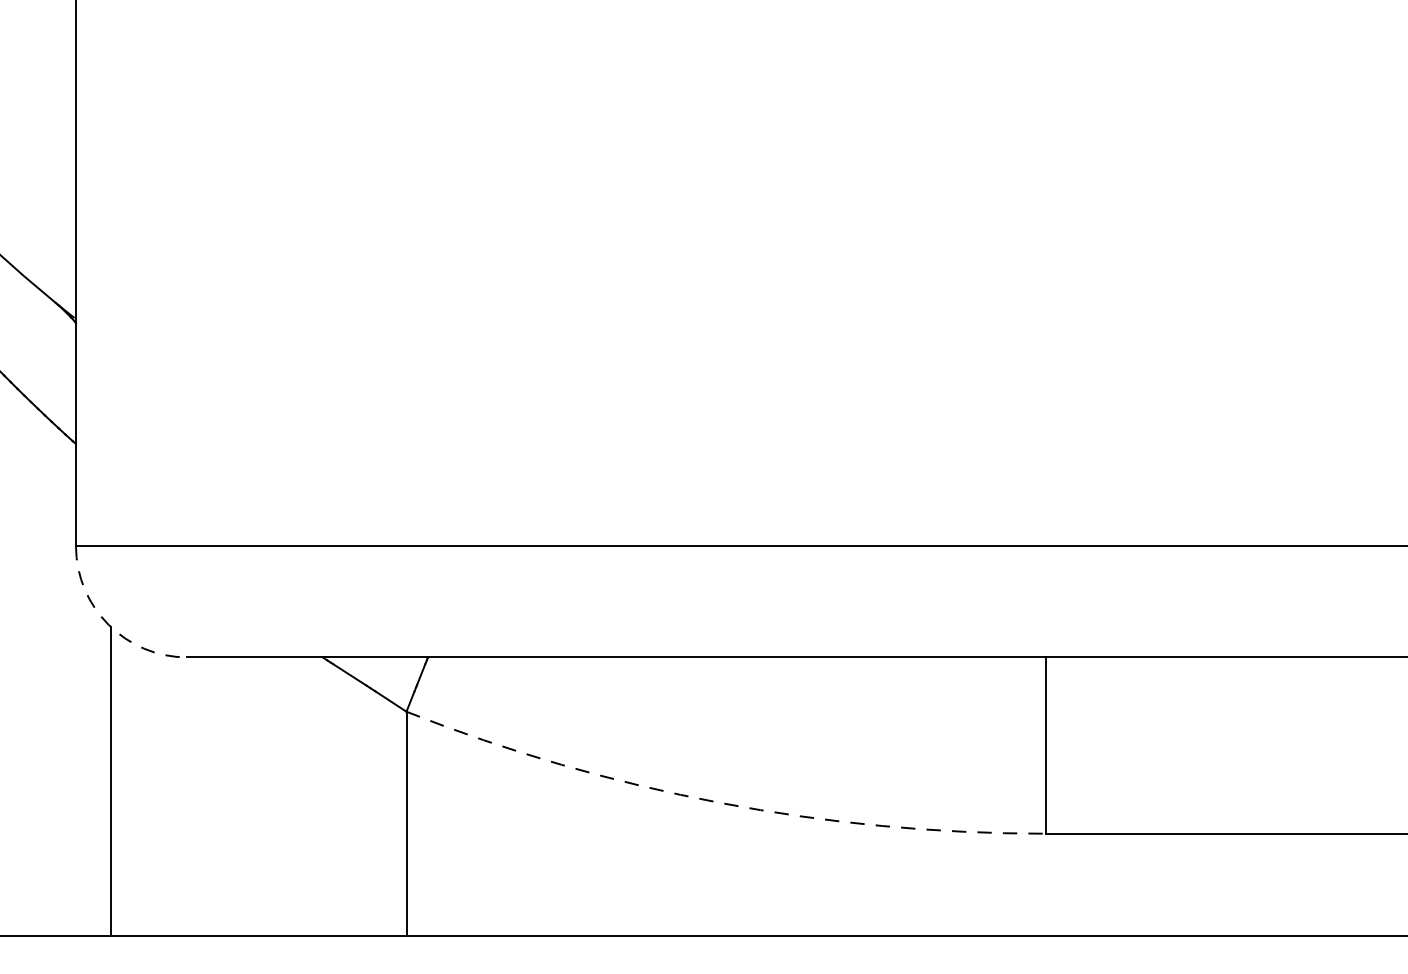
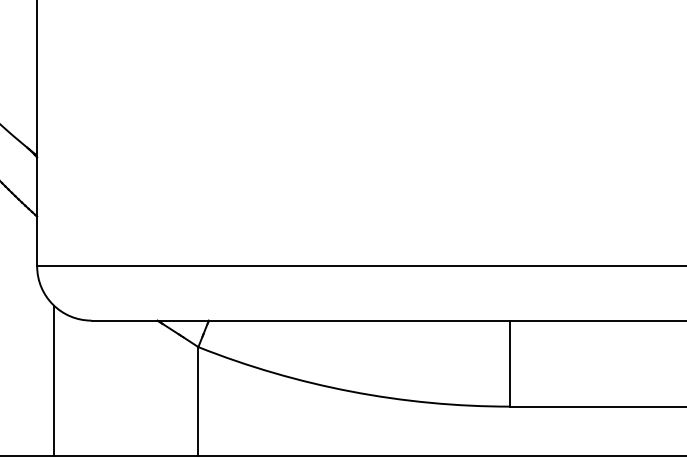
arc: (109, 624) -> (53, 304), dashed -> solid
arc: (720, 802) -> (351, 391), dashed -> solid

